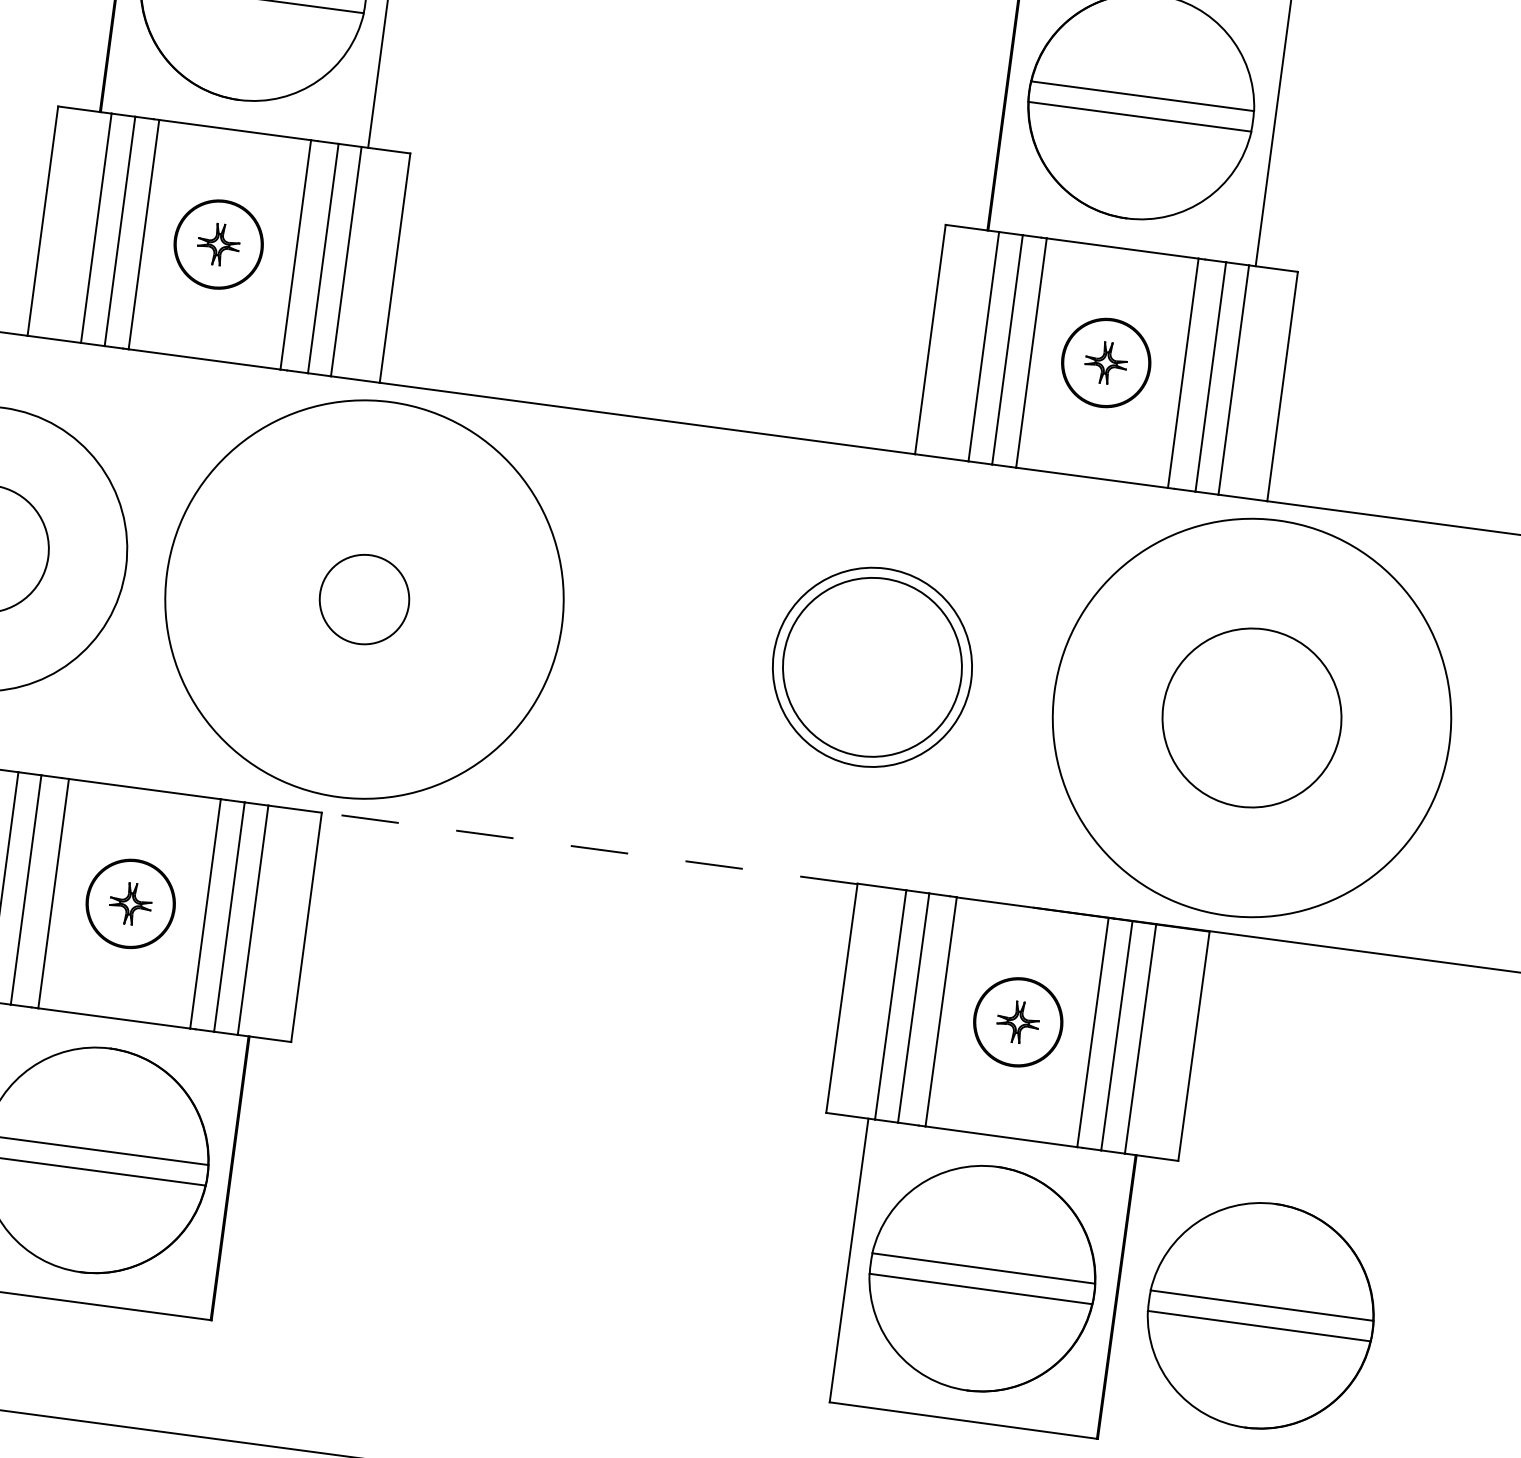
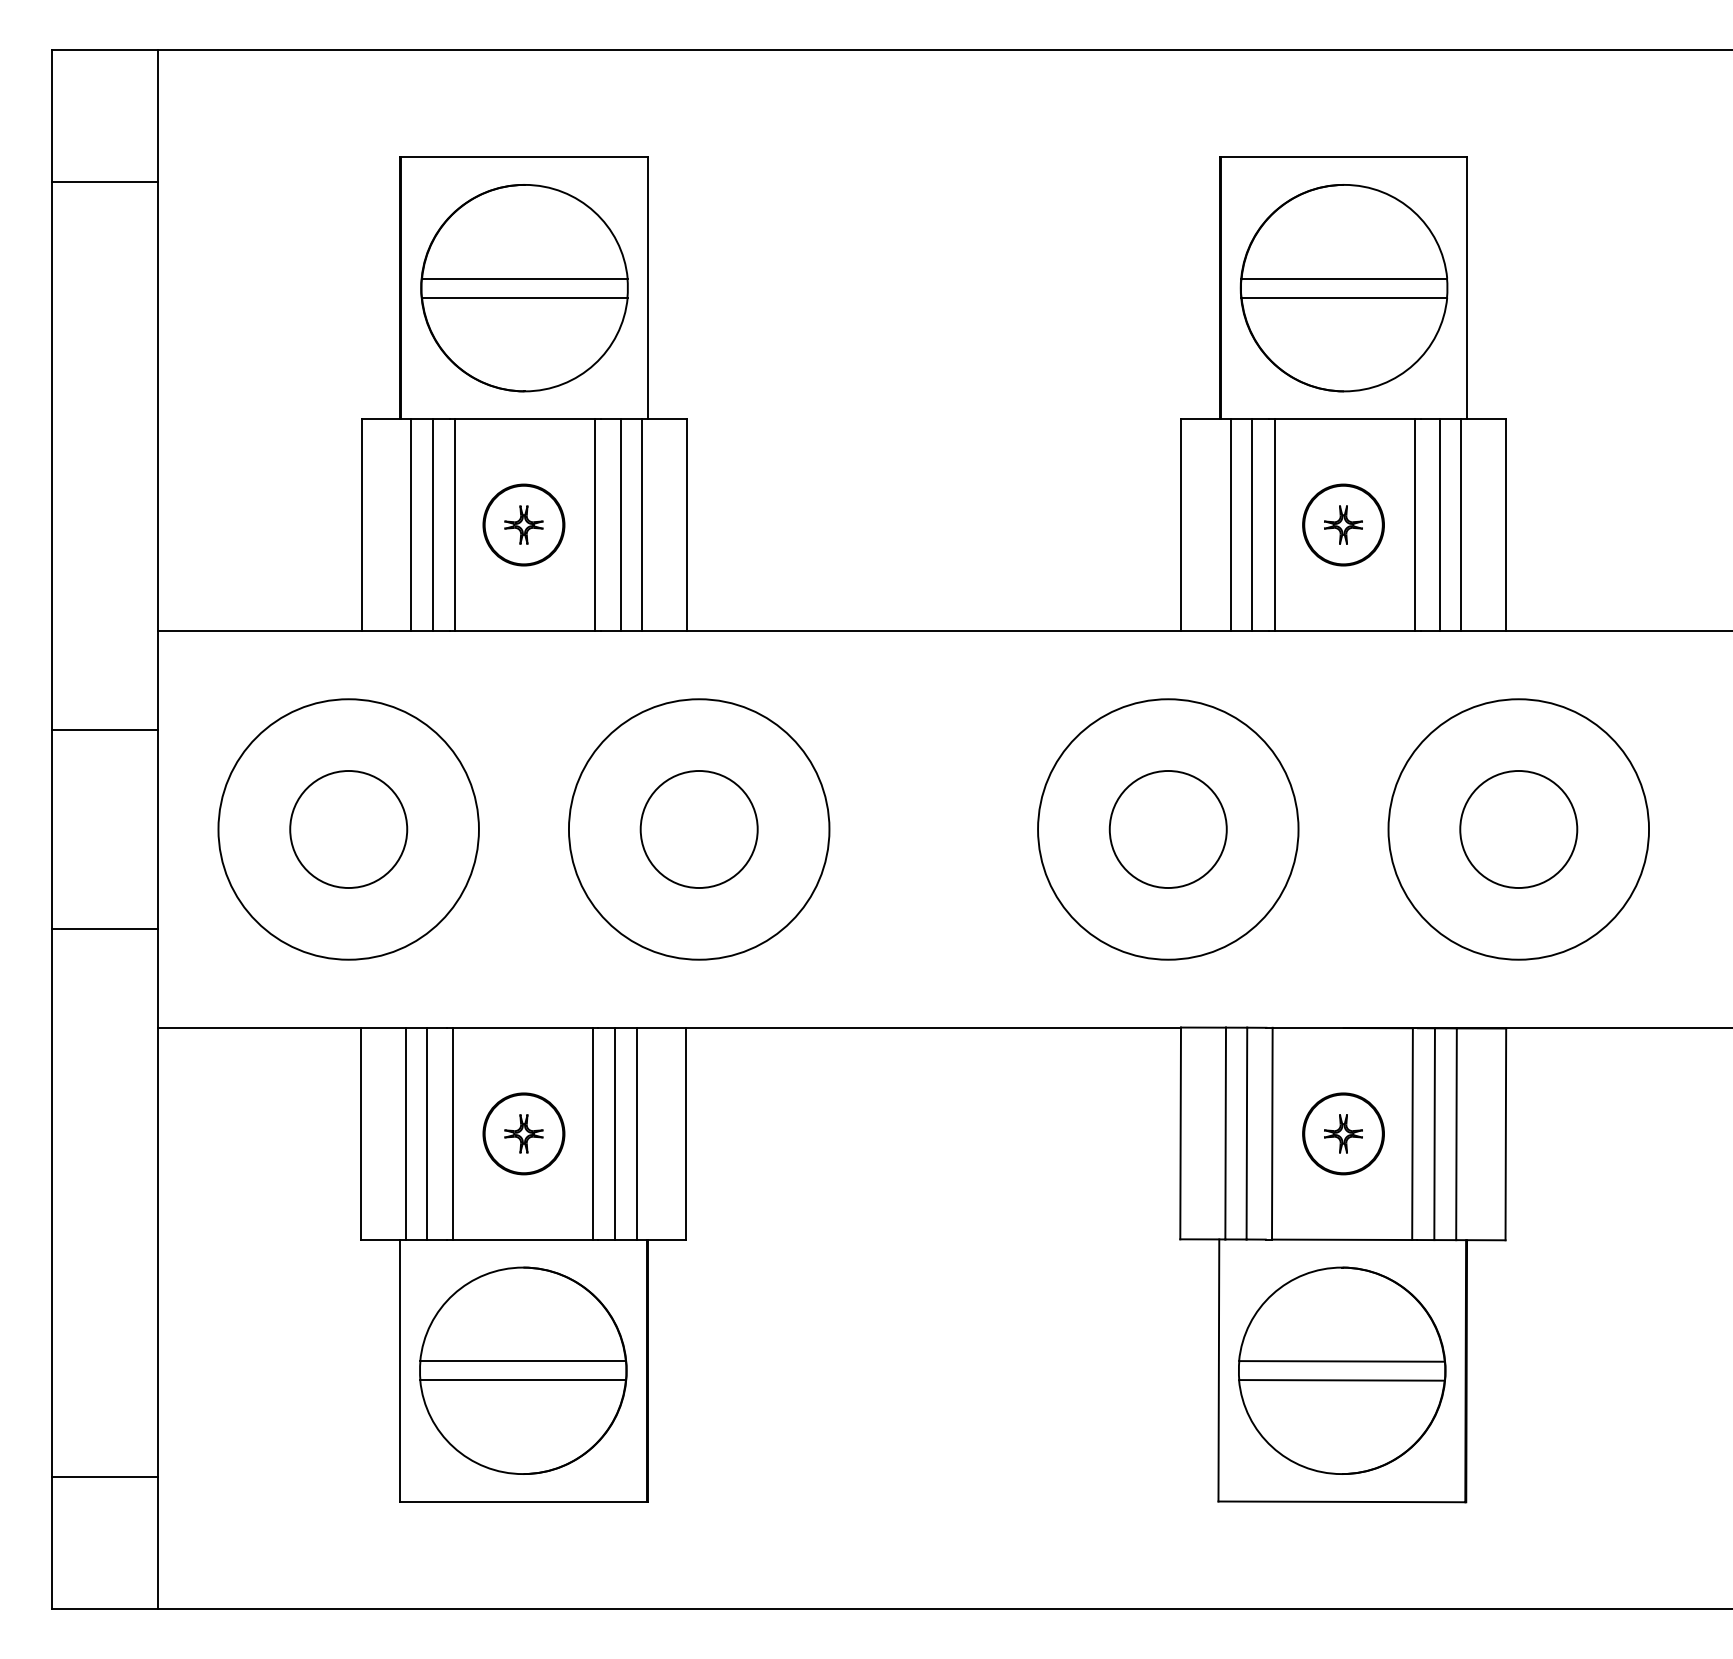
circle: (363, 599) -> (698, 829), size x0.71
circle: (363, 599) -> (698, 829), size x1.43
circle: (871, 667) -> (1167, 829), size x0.71
circle: (872, 667) -> (1168, 829), size x1.43
circle: (1251, 717) -> (1518, 829), size x0.71
circle: (1251, 717) -> (1518, 829), size x0.71
line: (589, 848) -> (933, 1028), dashed -> solid
part: (1261, 1315) -> (1599, 1370), removed

